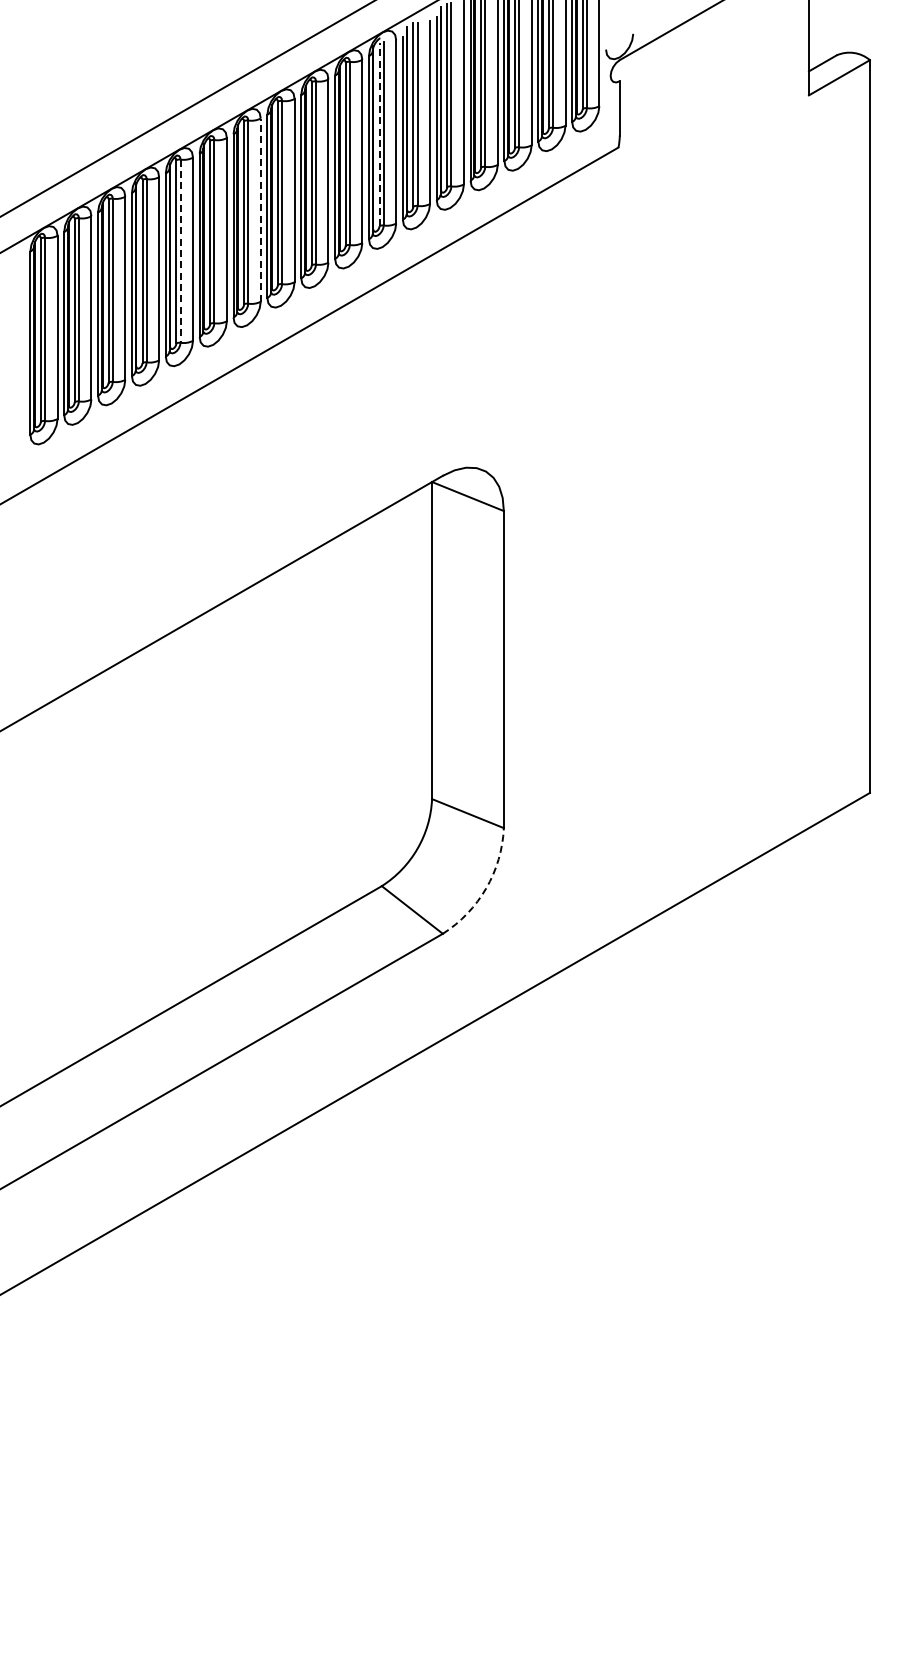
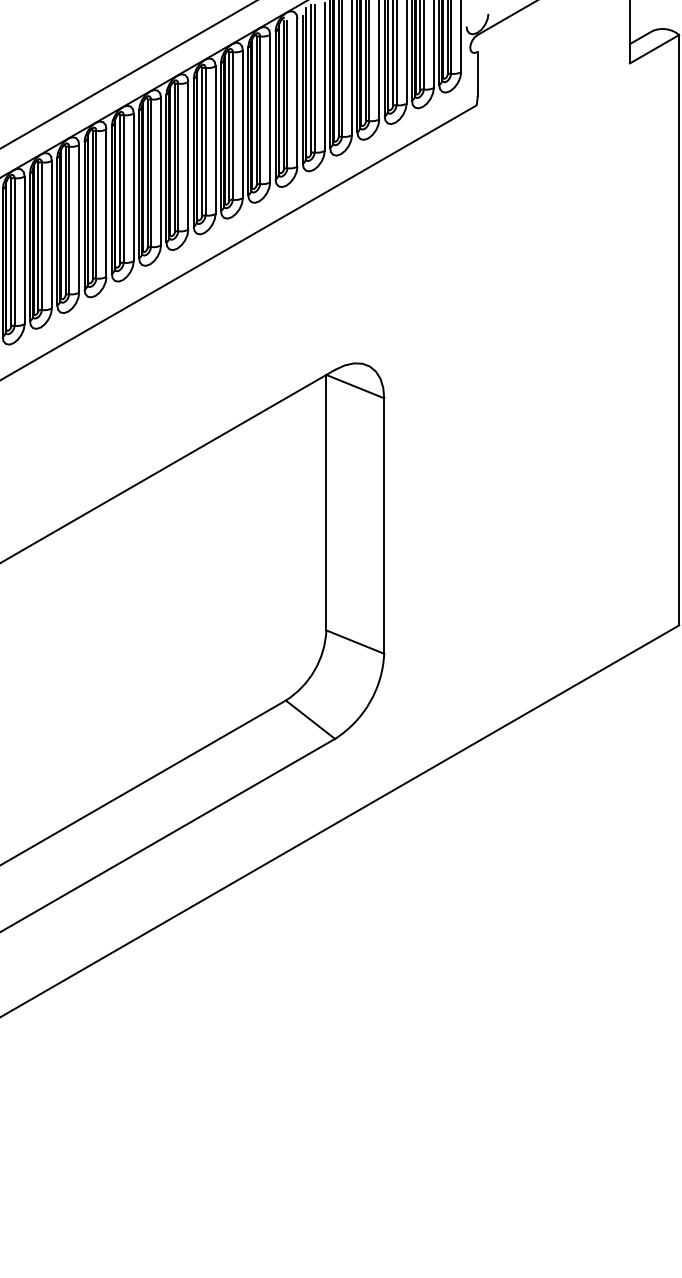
line: (379, 134) -> (284, 94), dashed -> solid
line: (260, 210) -> (188, 156), dashed -> solid
line: (180, 251) -> (123, 189), dashed -> solid
arc: (486, 888) -> (370, 702), dashed -> solid

